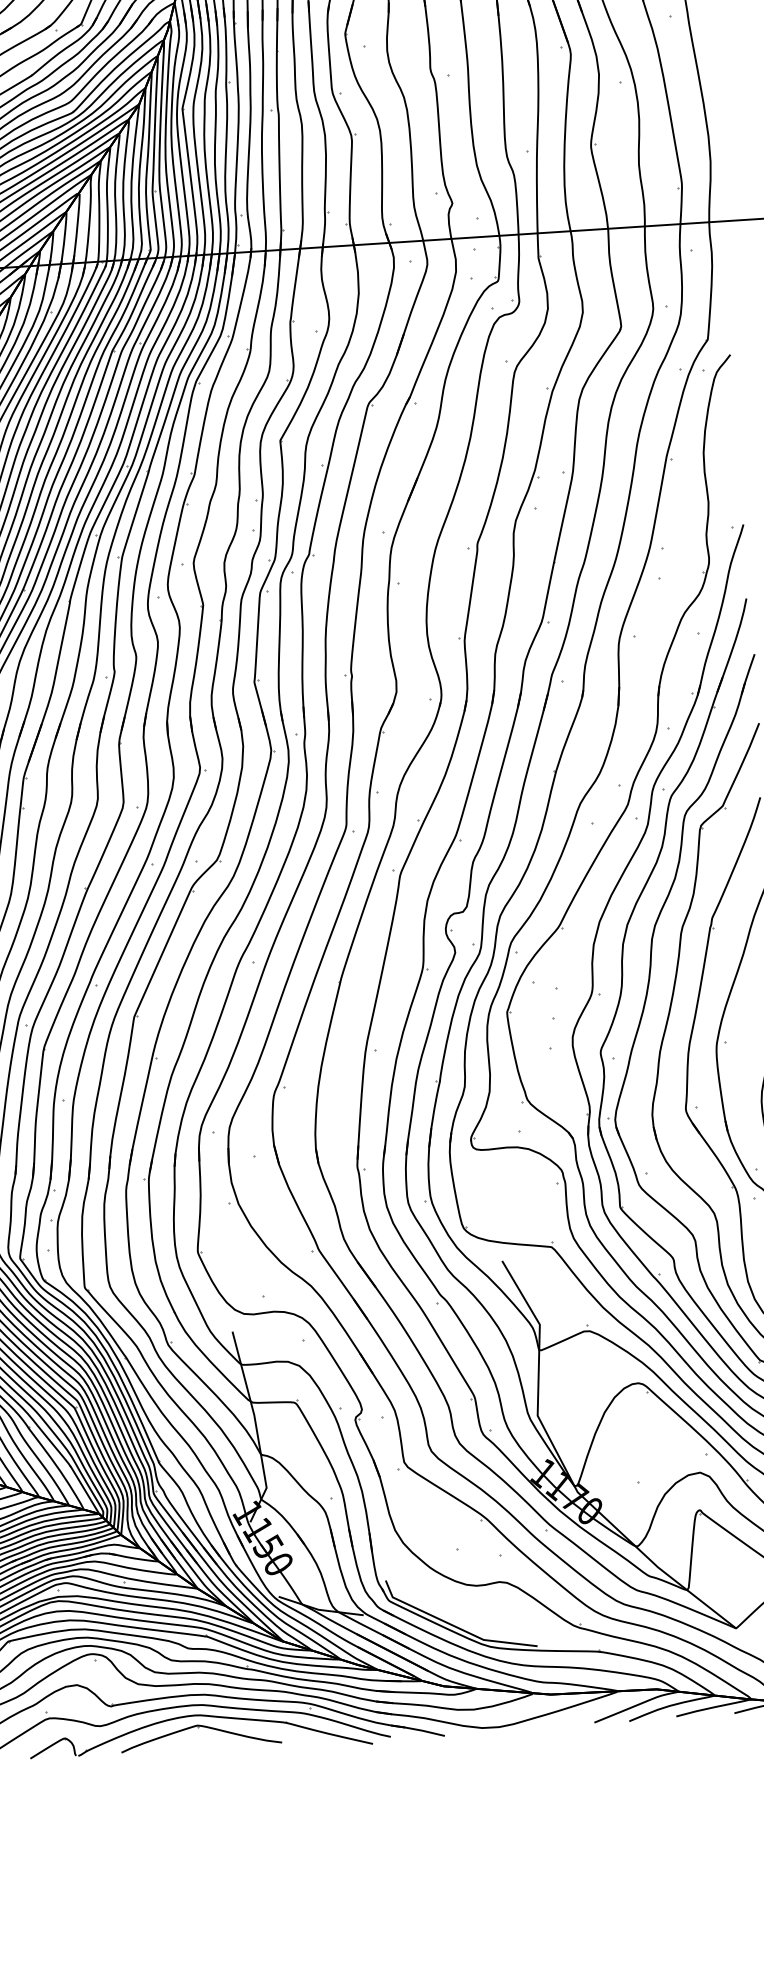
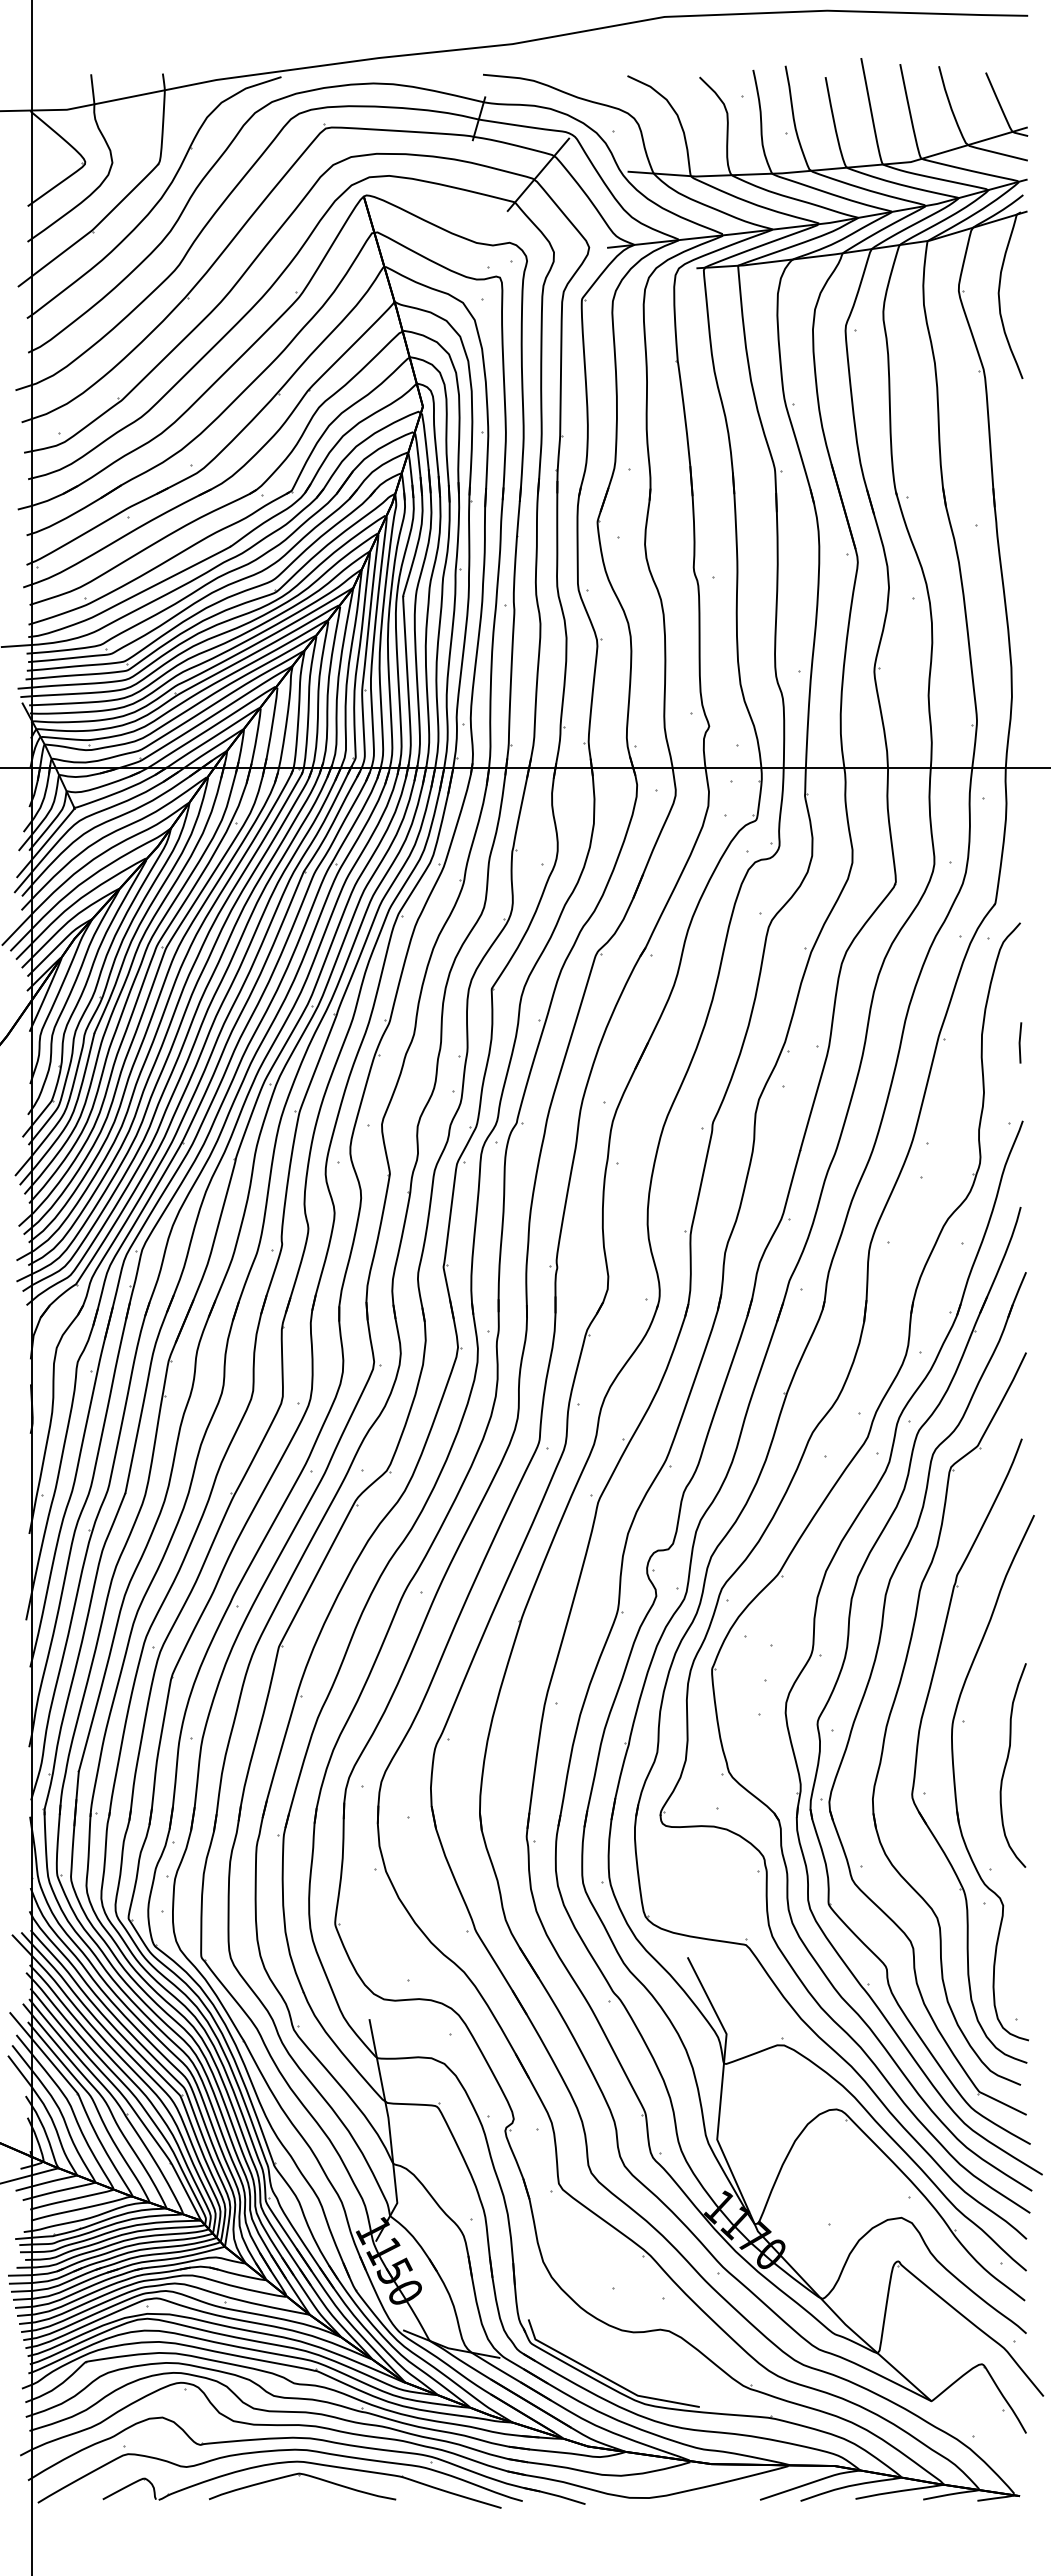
line: (737, 457) -> (1020, 1042), added

